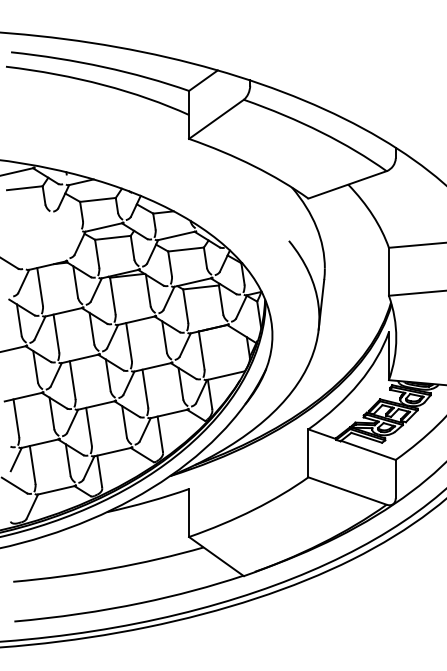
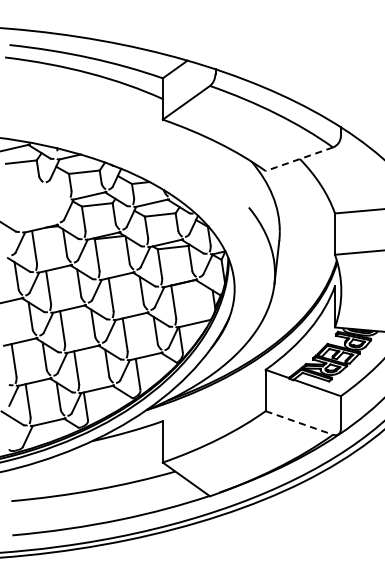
line: (347, 185) -> (299, 159), solid -> dashed
line: (347, 490) -> (299, 422), solid -> dashed

